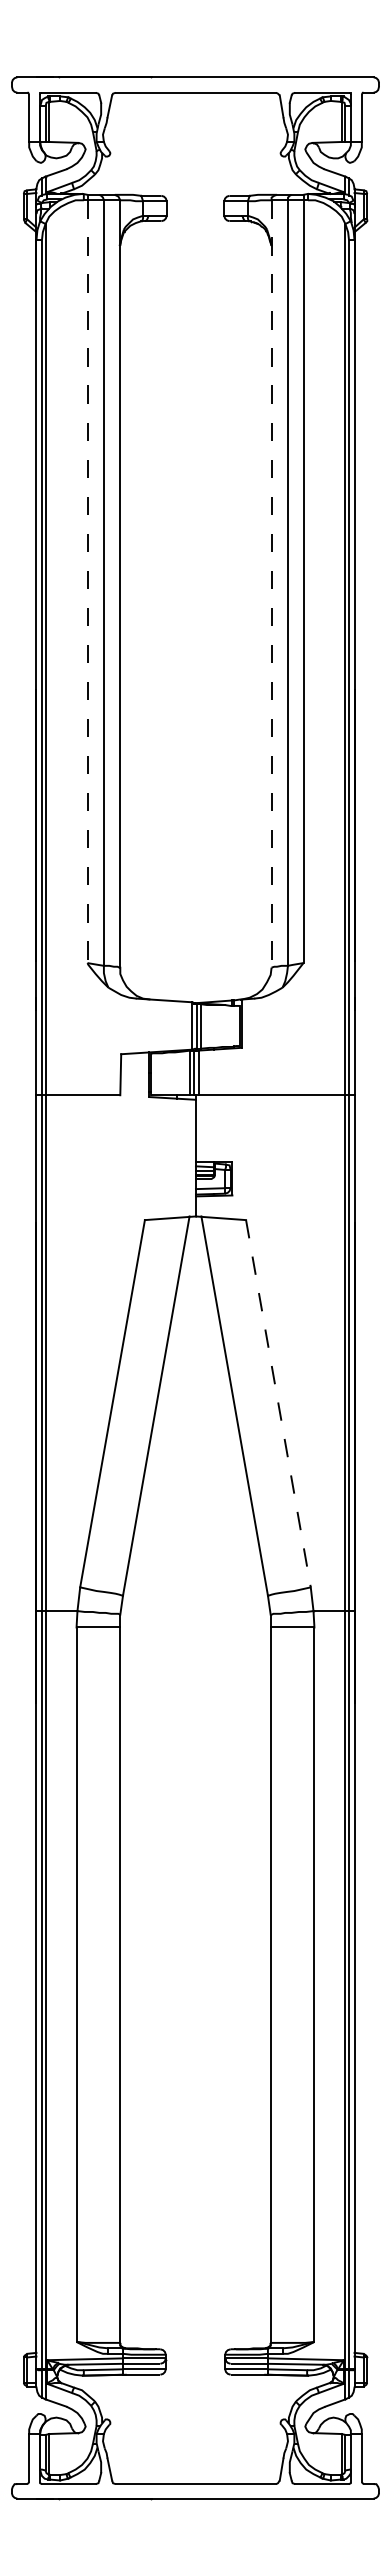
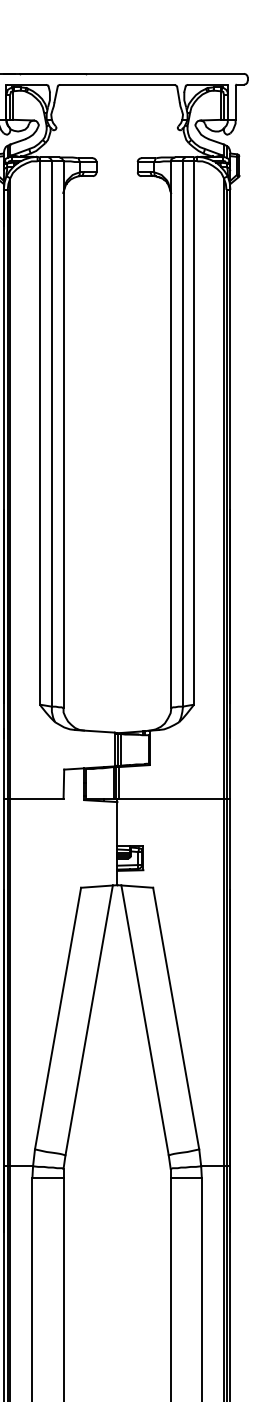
line: (87, 582) -> (40, 433), dashed -> solid
line: (271, 583) -> (171, 434), dashed -> solid
line: (278, 1404) -> (176, 1019), dashed -> solid

